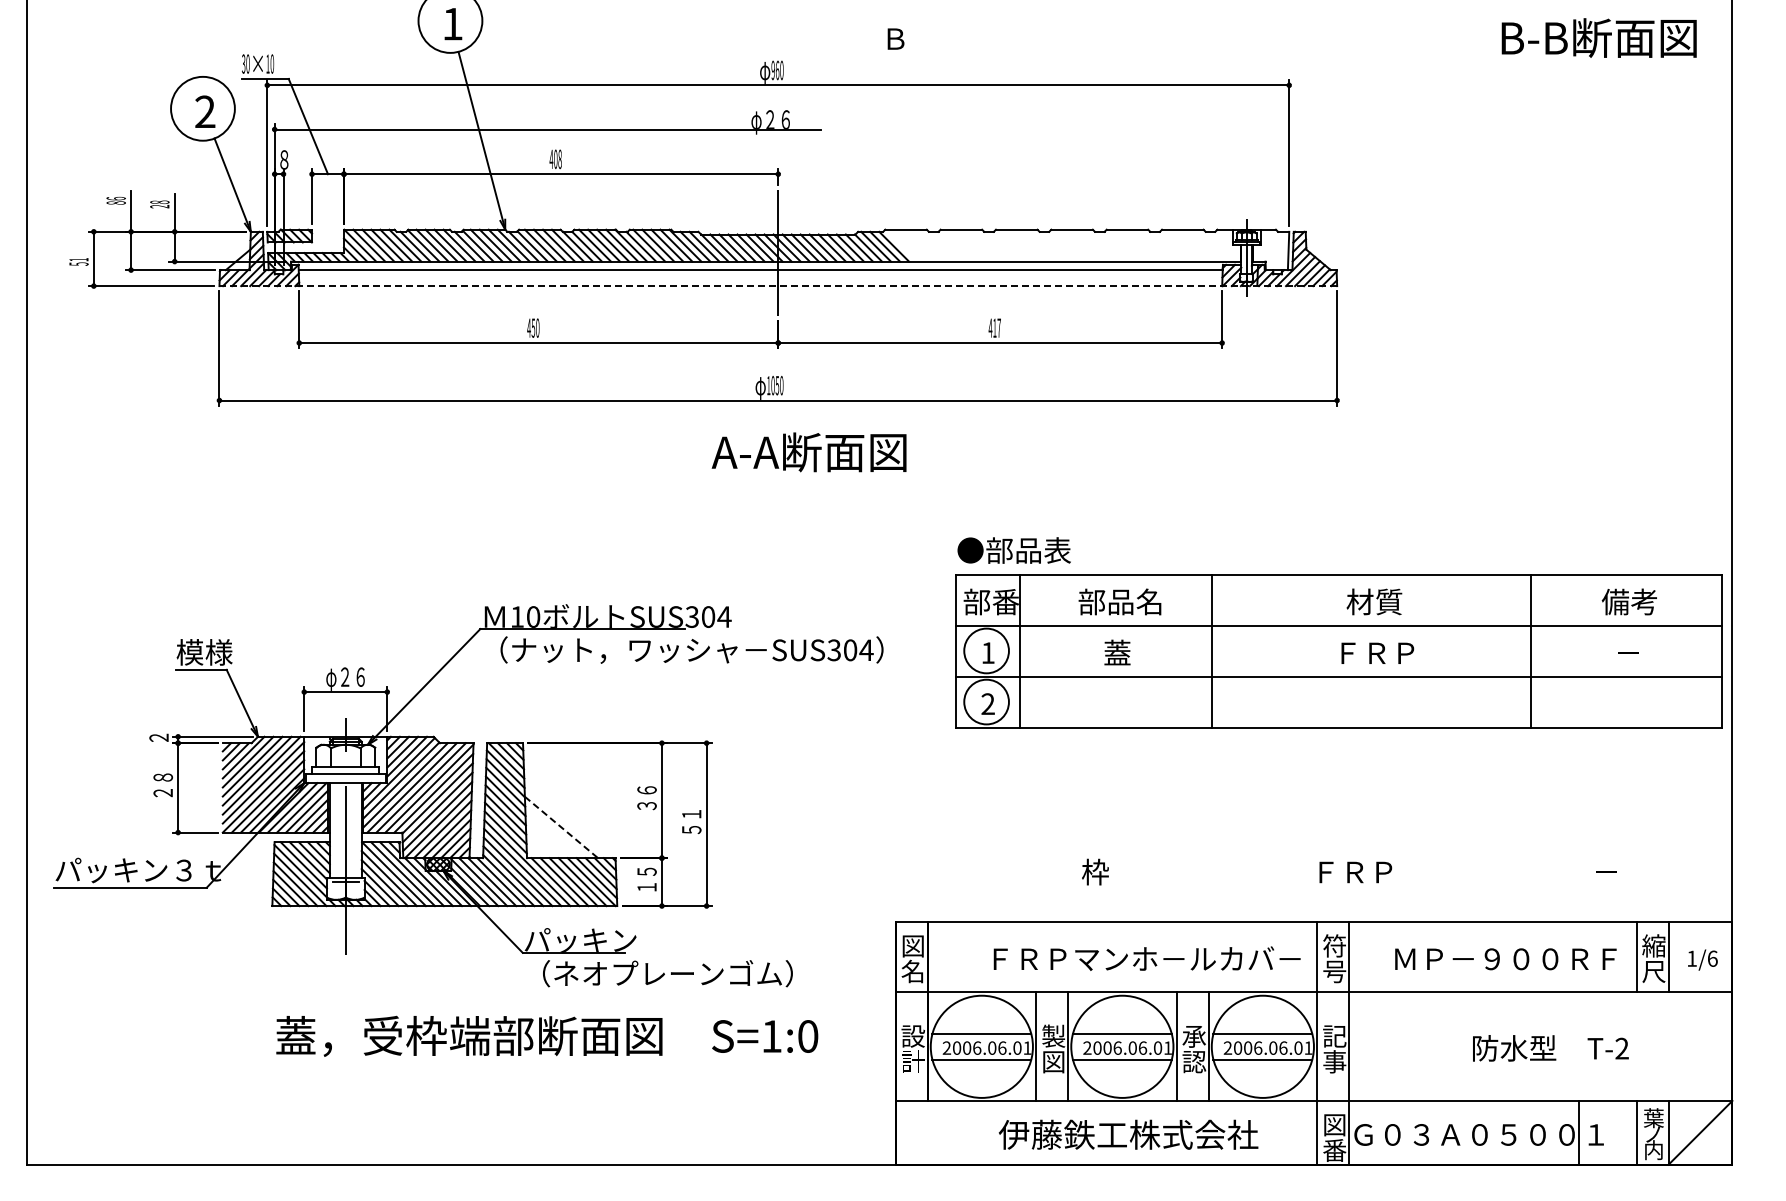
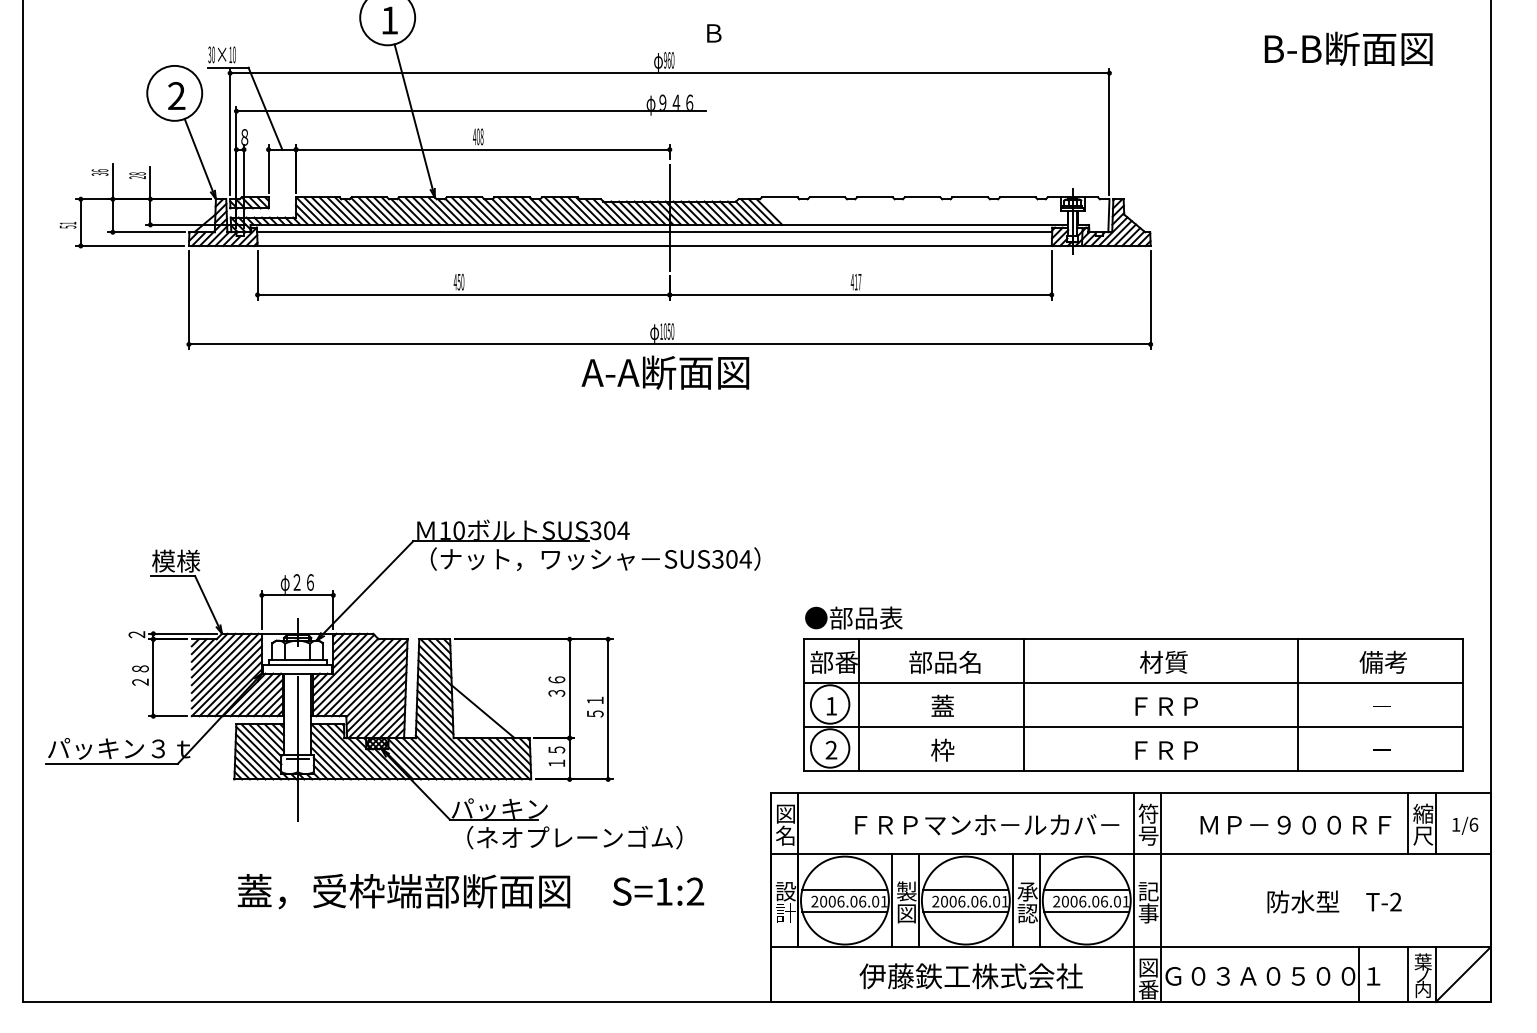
text: (1598, 37) -> (1348, 48), moved
text: (895, 38) -> (713, 32), moved
text: (785, 119) -> (675, 102), φ２６ -> φ９４６
text: (115, 202) -> (99, 174), 86 -> 36
line: (778, 286) -> (669, 246), dashed -> solid
text: (808, 452) -> (664, 372), moved
part: (1338, 632) -> (1132, 688), moved
line: (561, 827) -> (483, 711), dashed -> solid
text: (808, 1036) -> (695, 891), S=1:0 -> S=1:2

